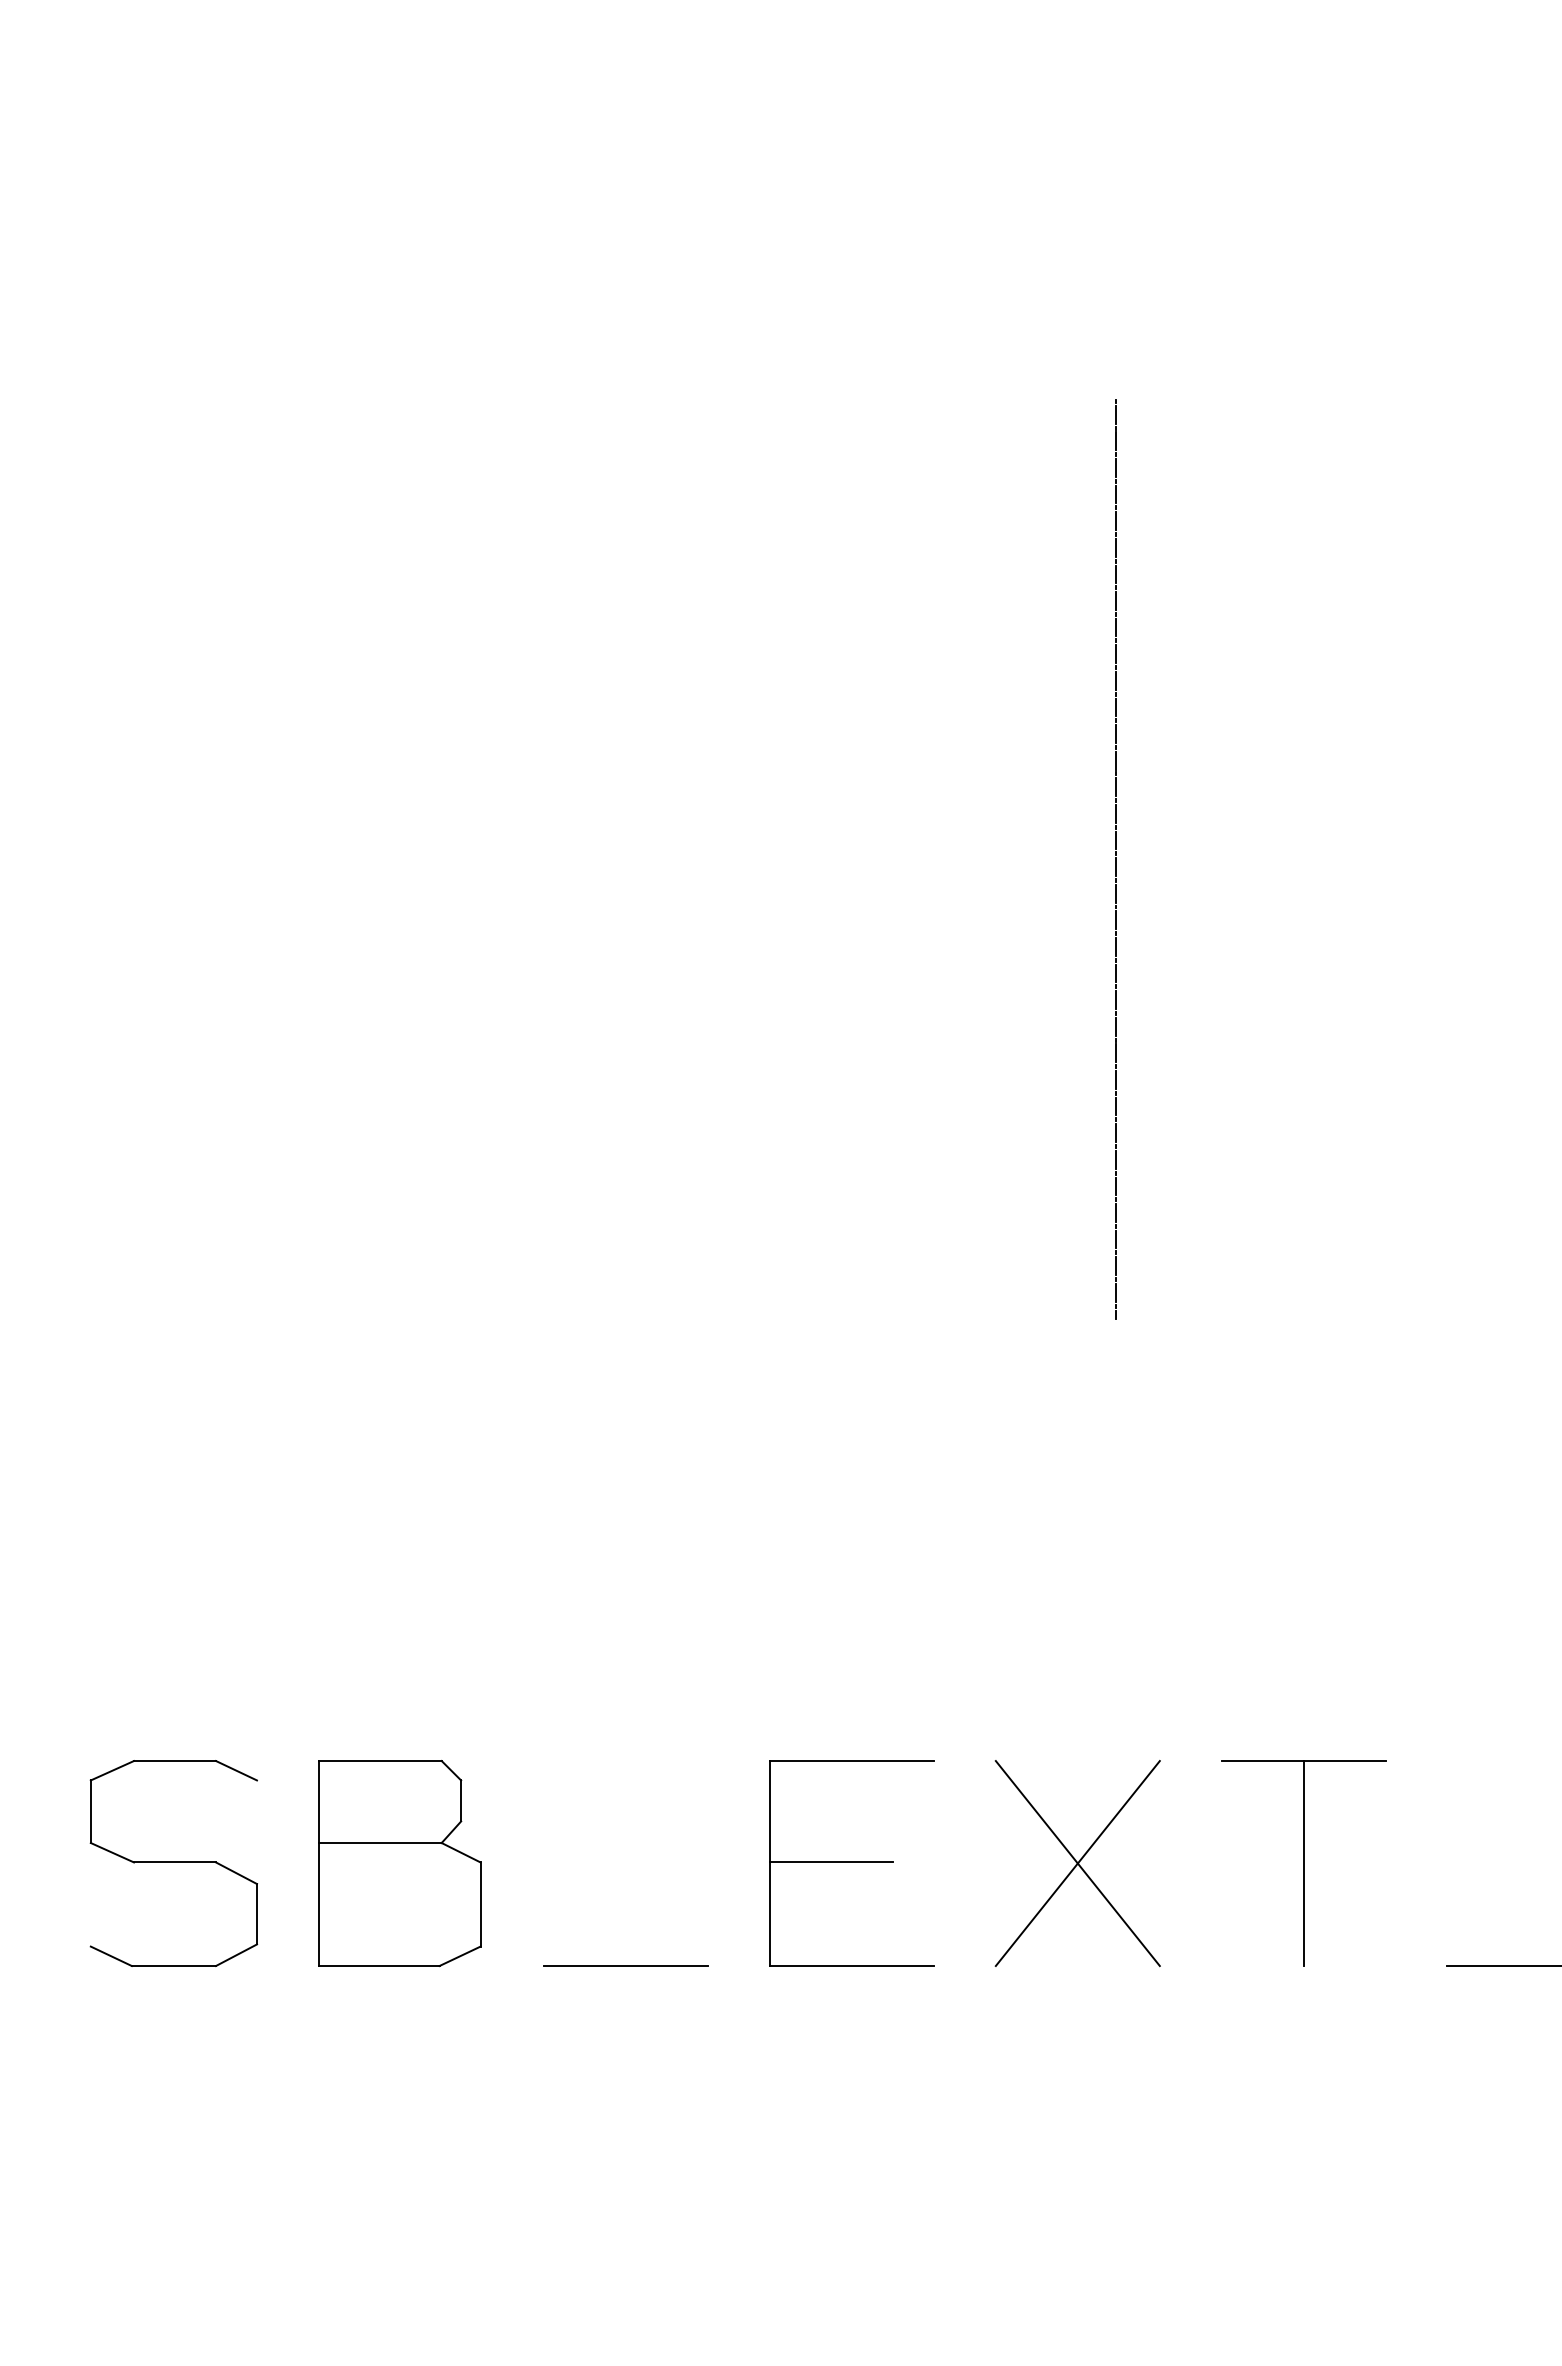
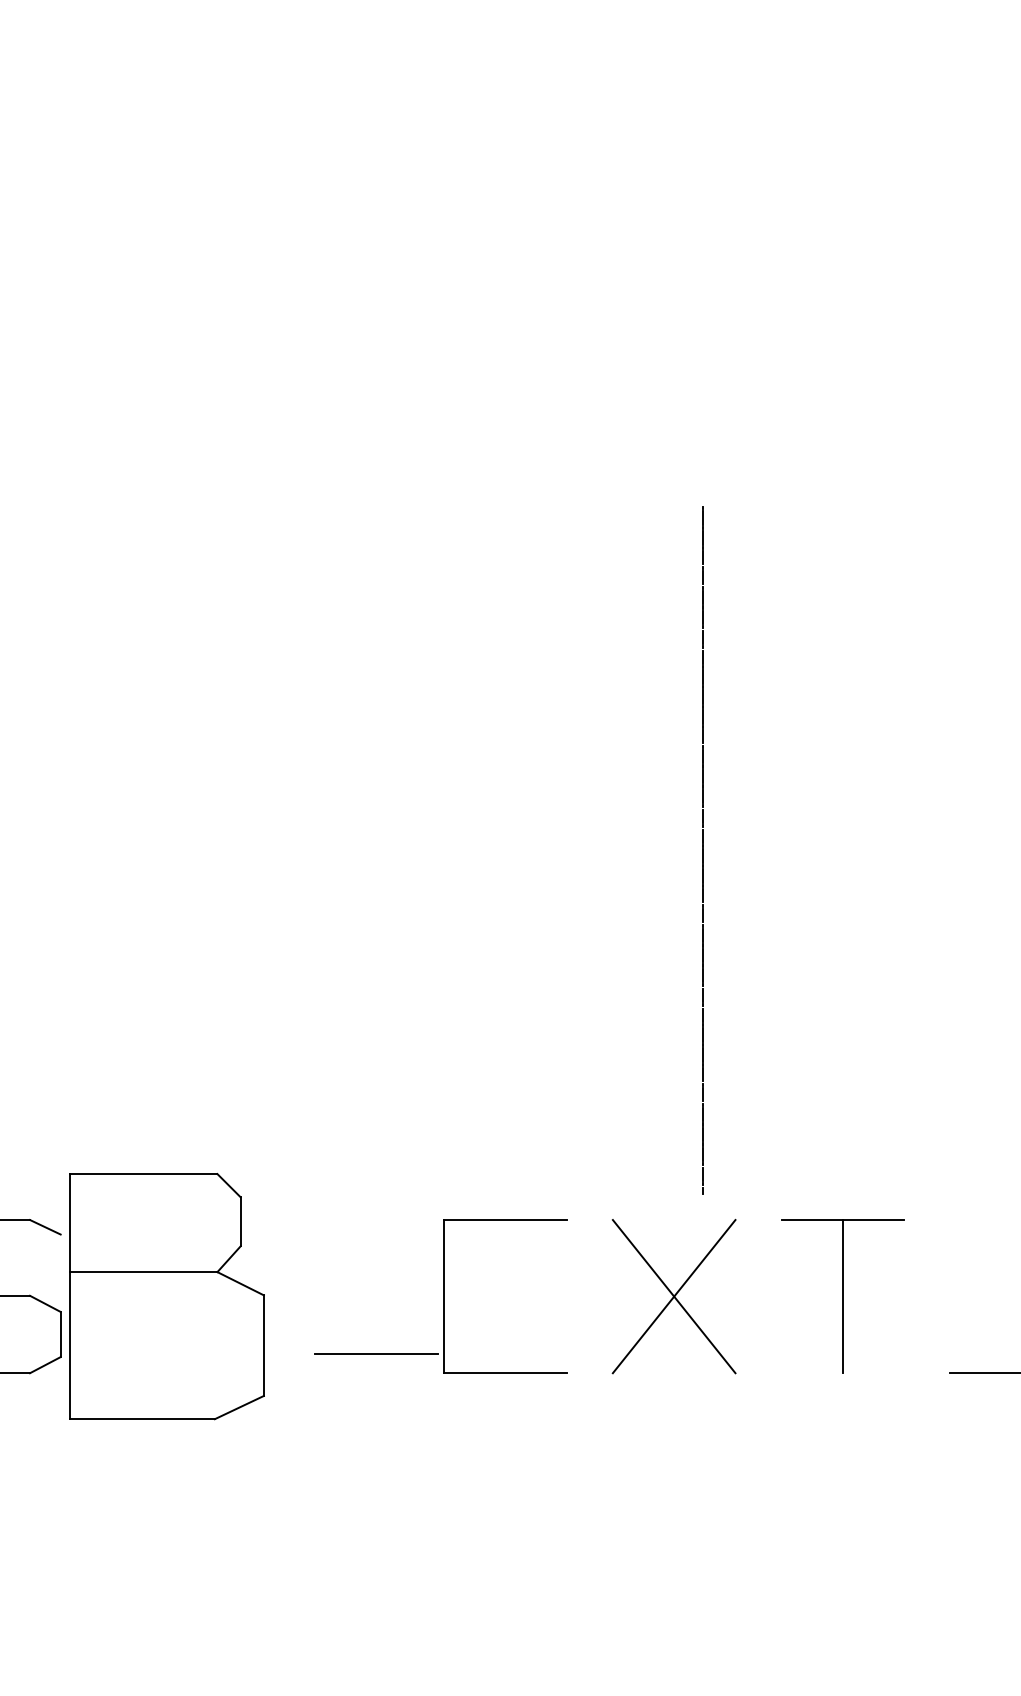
line: (1115, 859) -> (702, 850), moved
line: (831, 1862) -> (490, 1295), removed
part: (399, 1863) -> (167, 1296), size x1.6
line: (625, 1965) -> (375, 1353), moved

